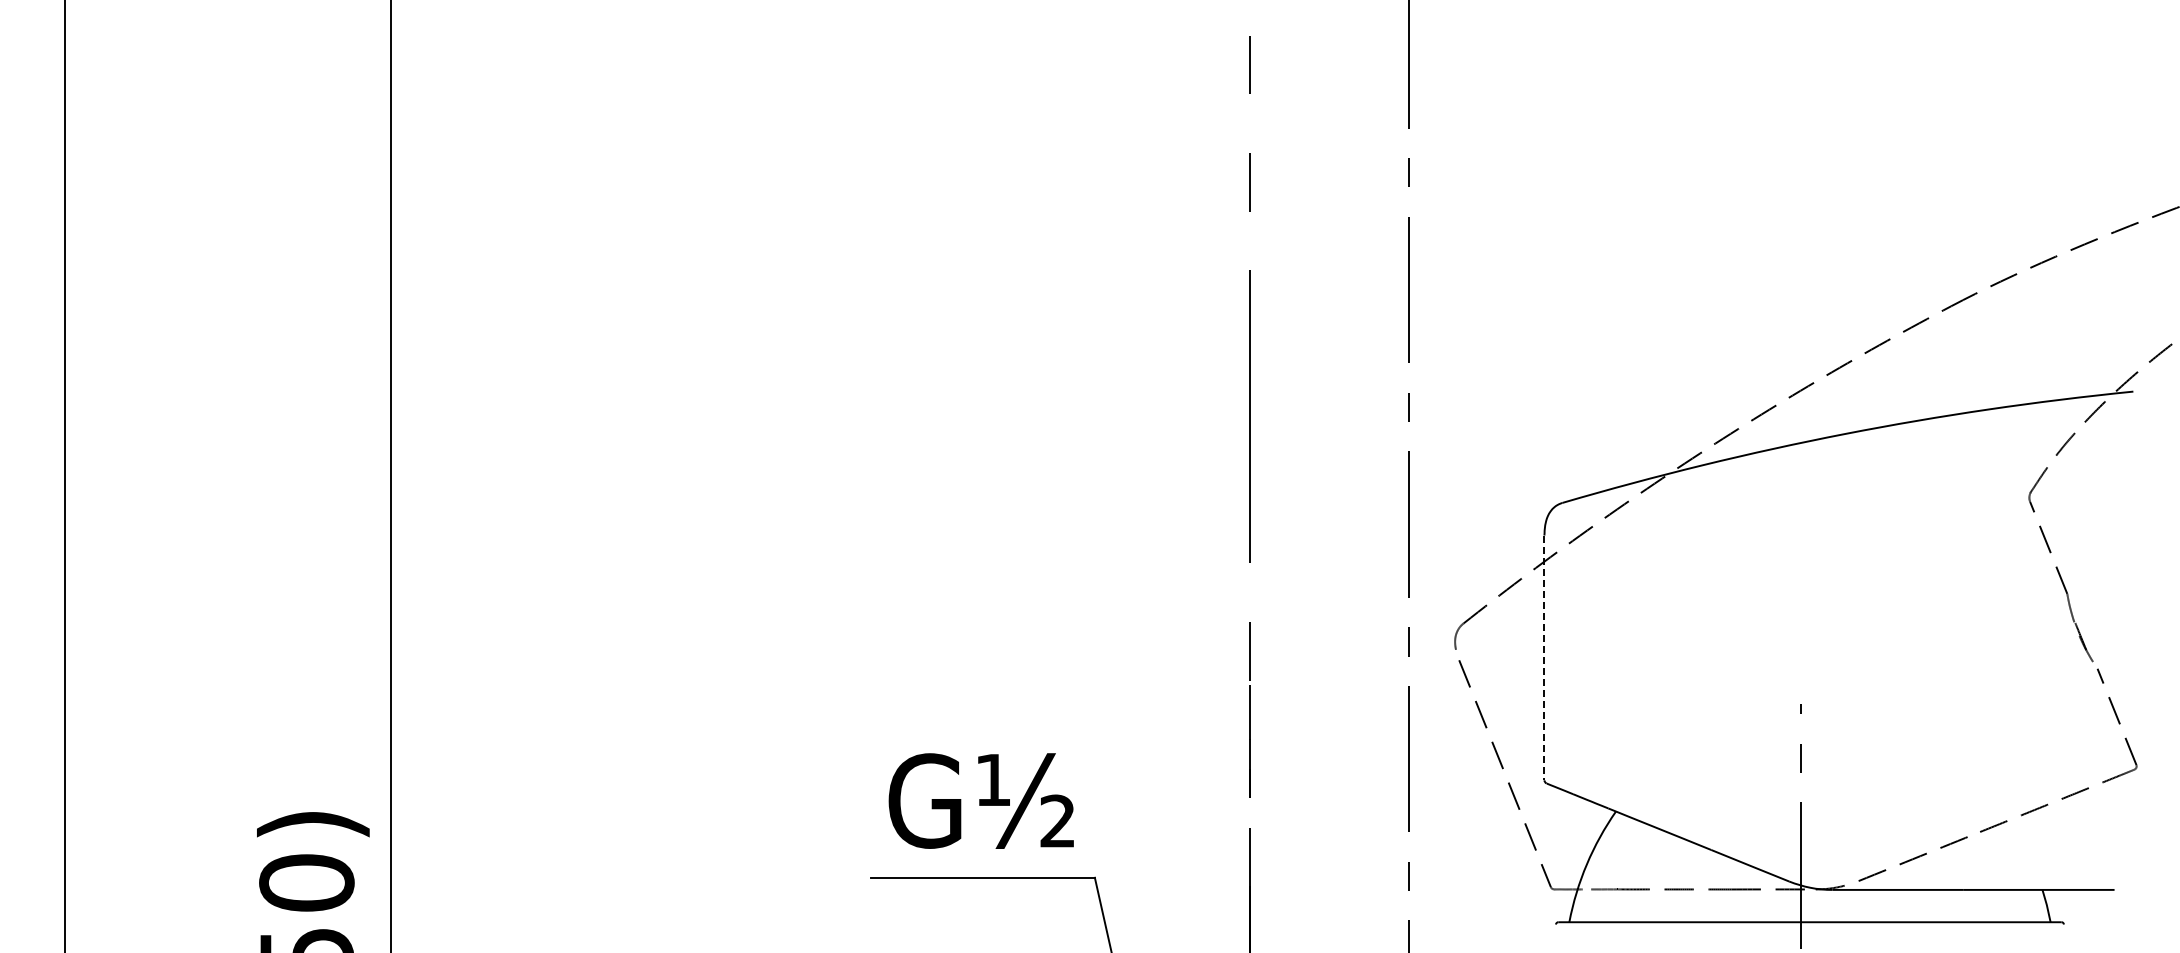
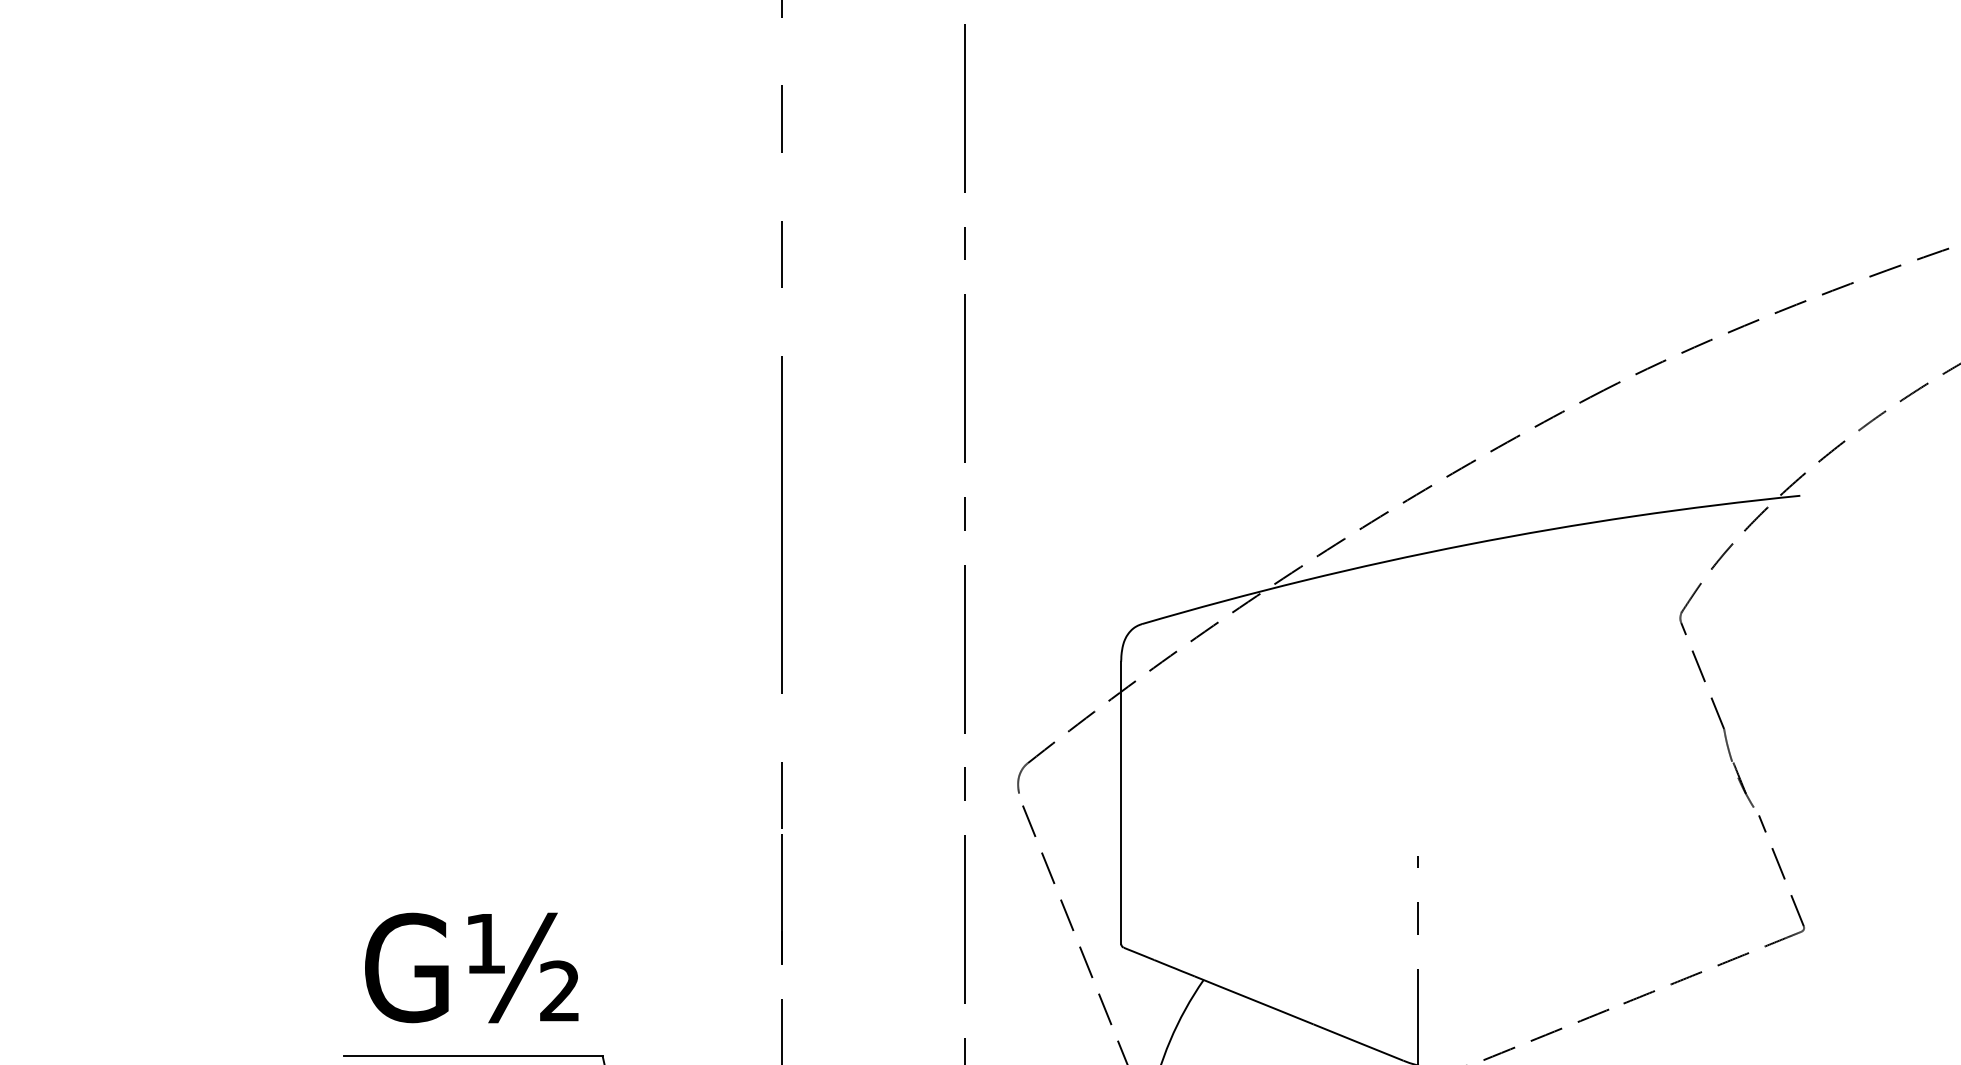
line: (1544, 658) -> (1121, 803), dashed -> solid

